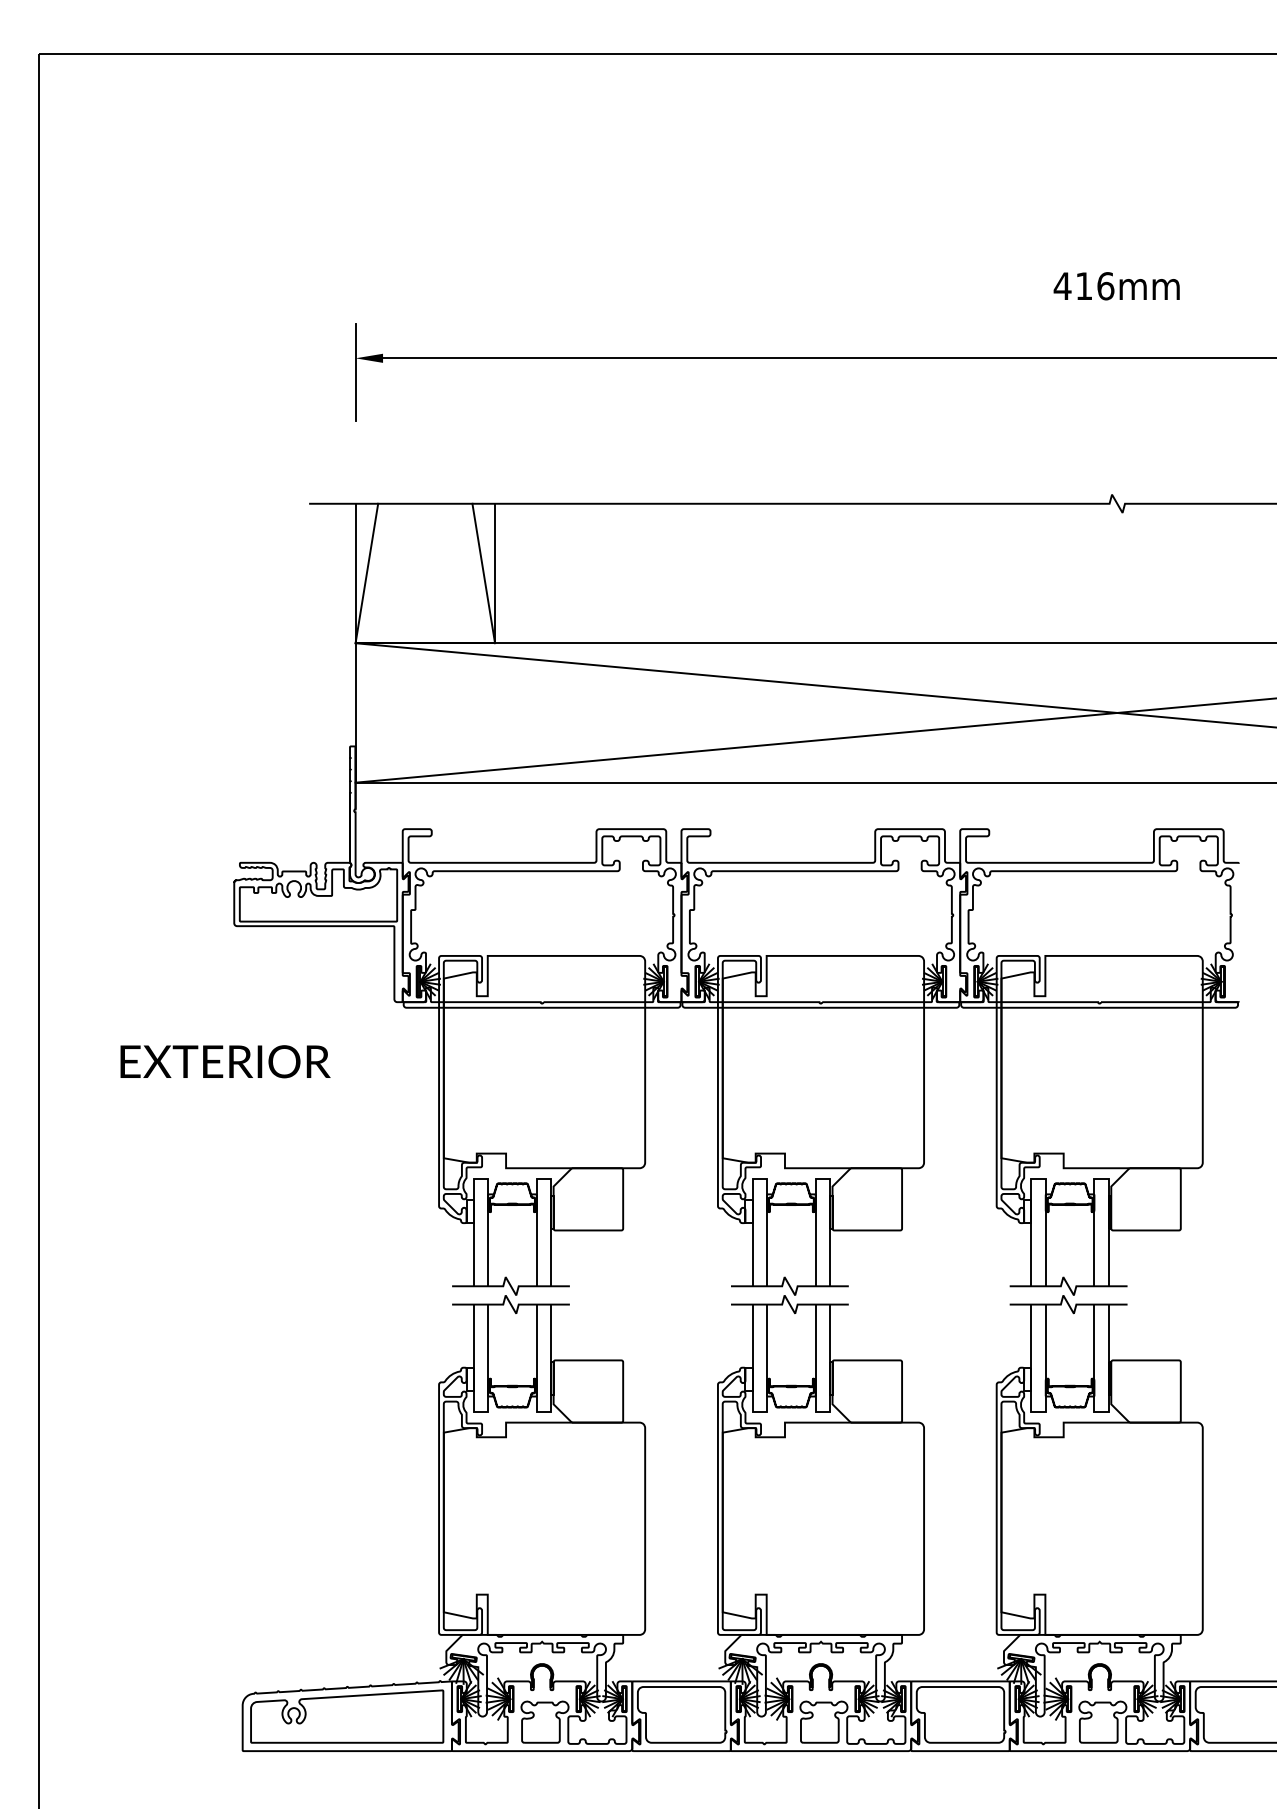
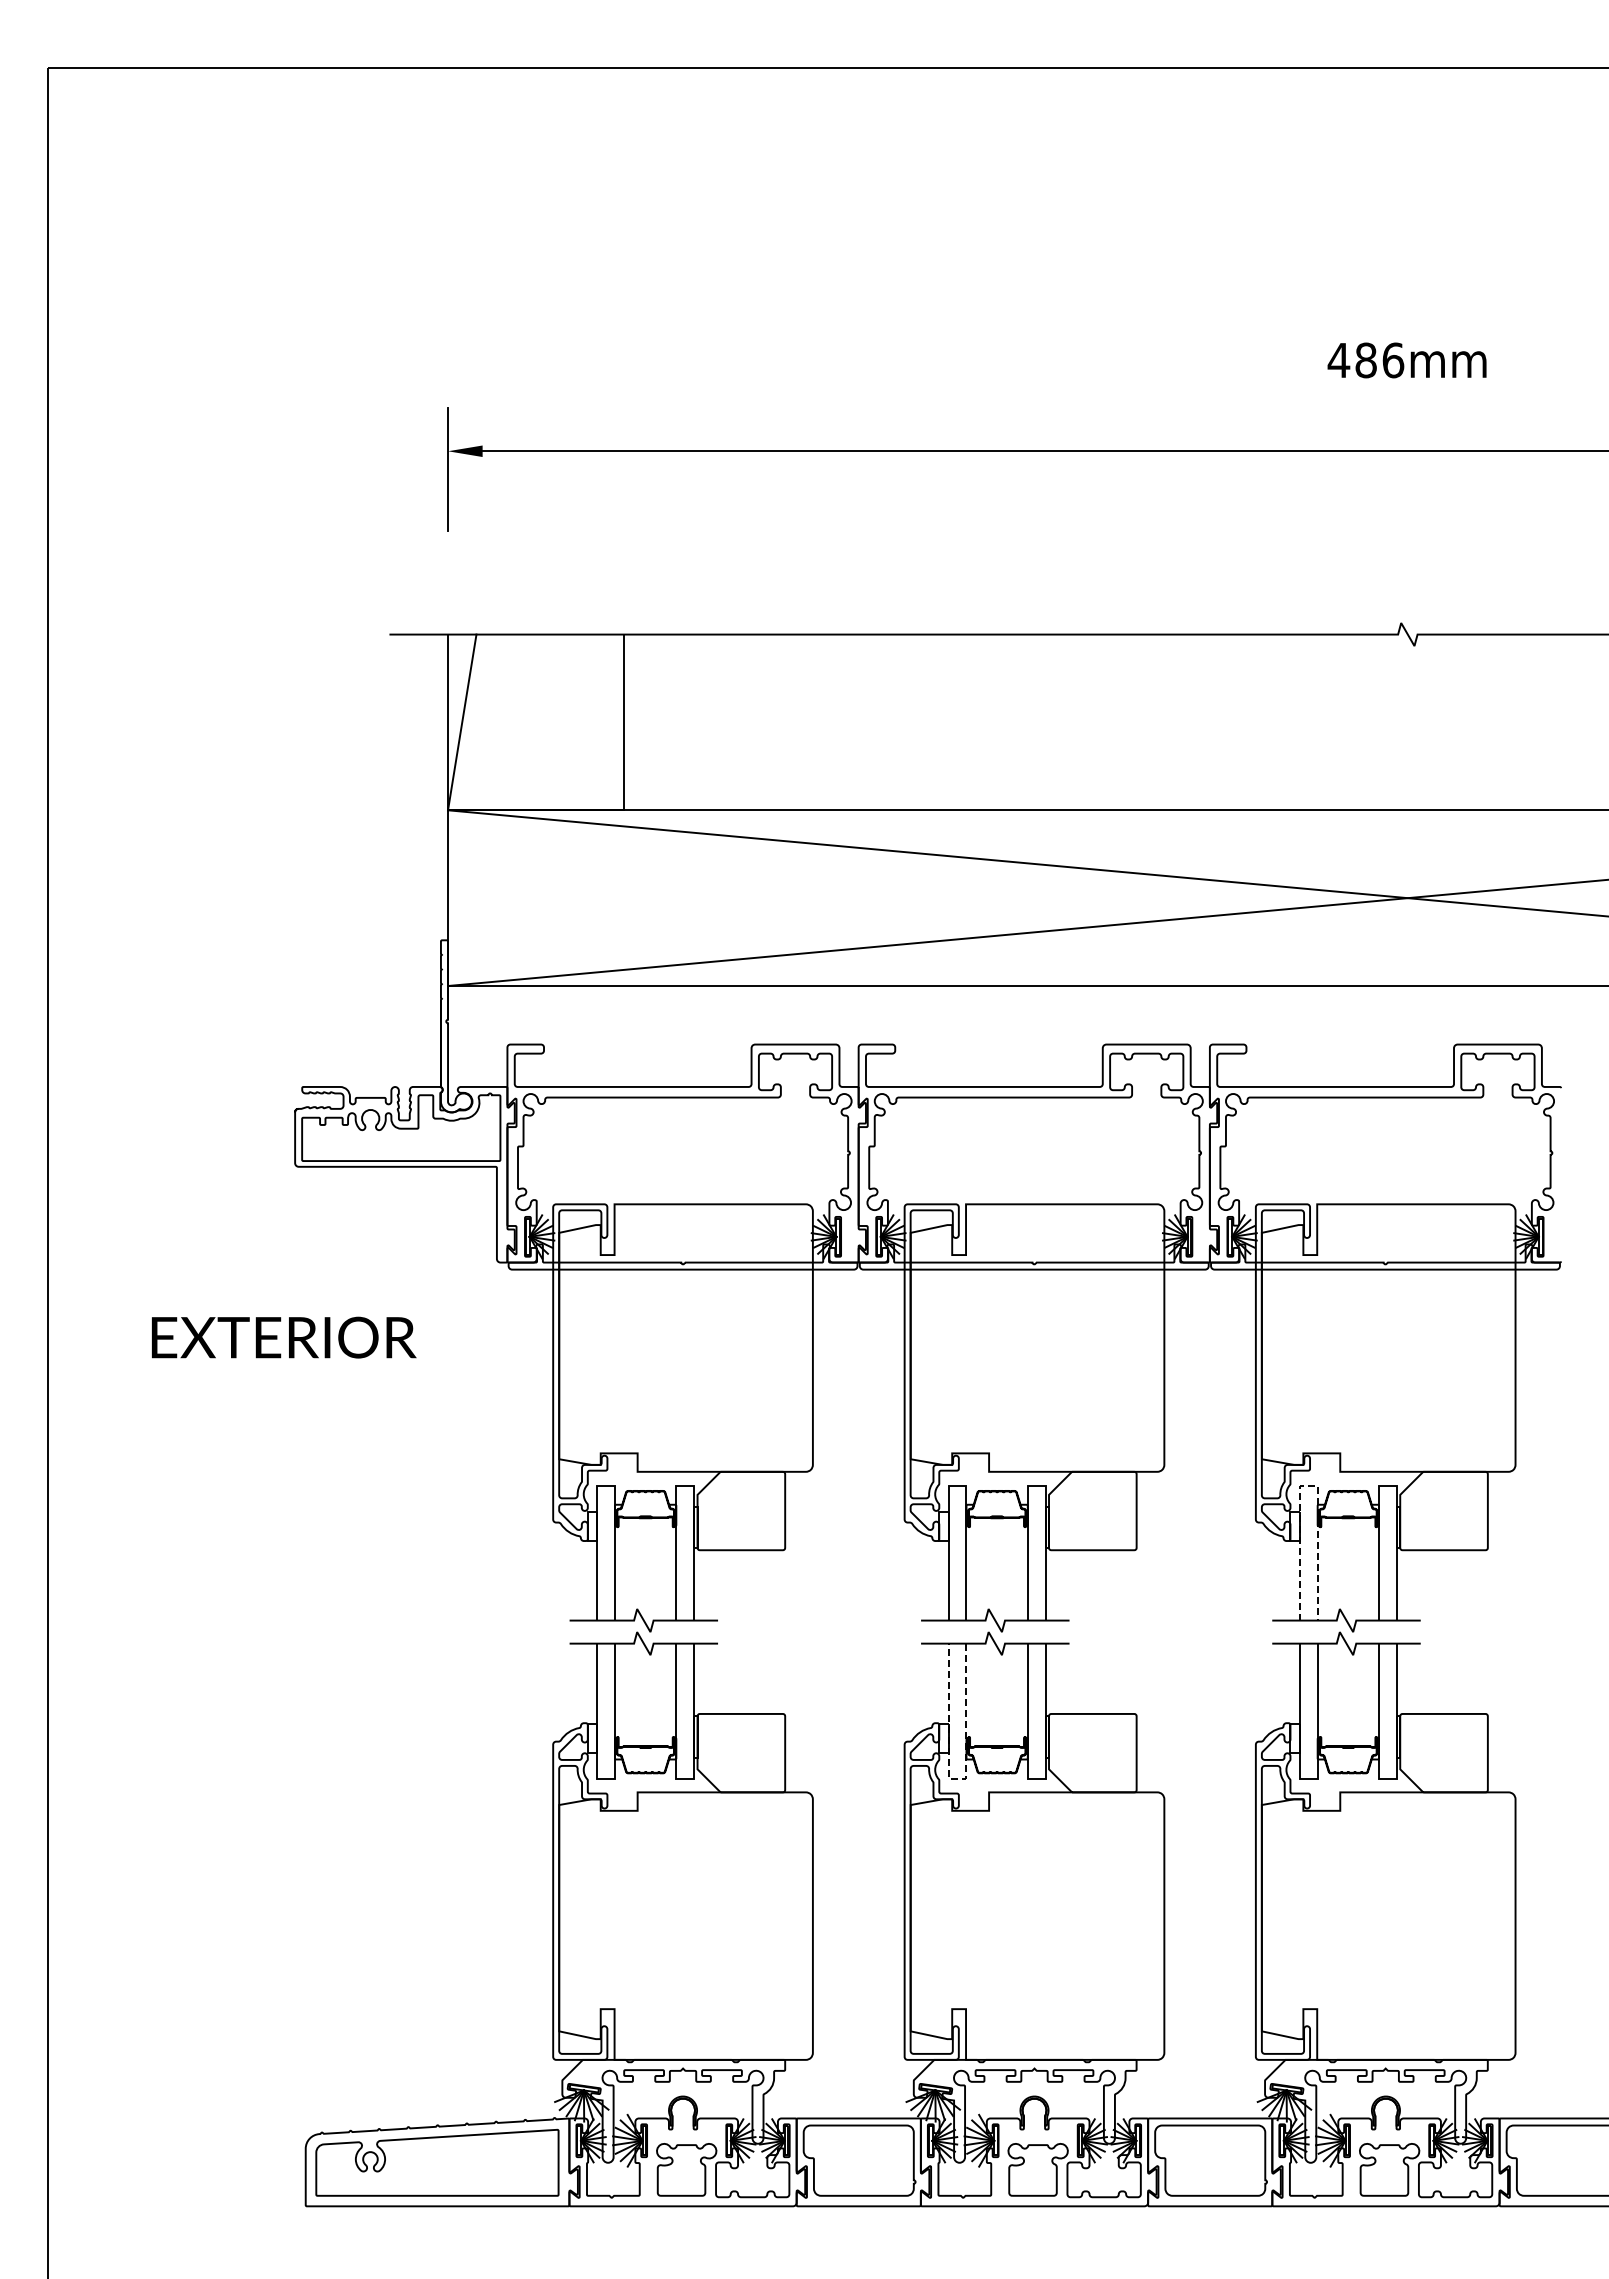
text: (1083, 286) -> (1365, 360), 416mm -> 486mm
line: (483, 573) -> (609, 722), removed
line: (1038, 1179) -> (1308, 1485), solid -> dashed
line: (759, 1411) -> (957, 1778), solid -> dashed

